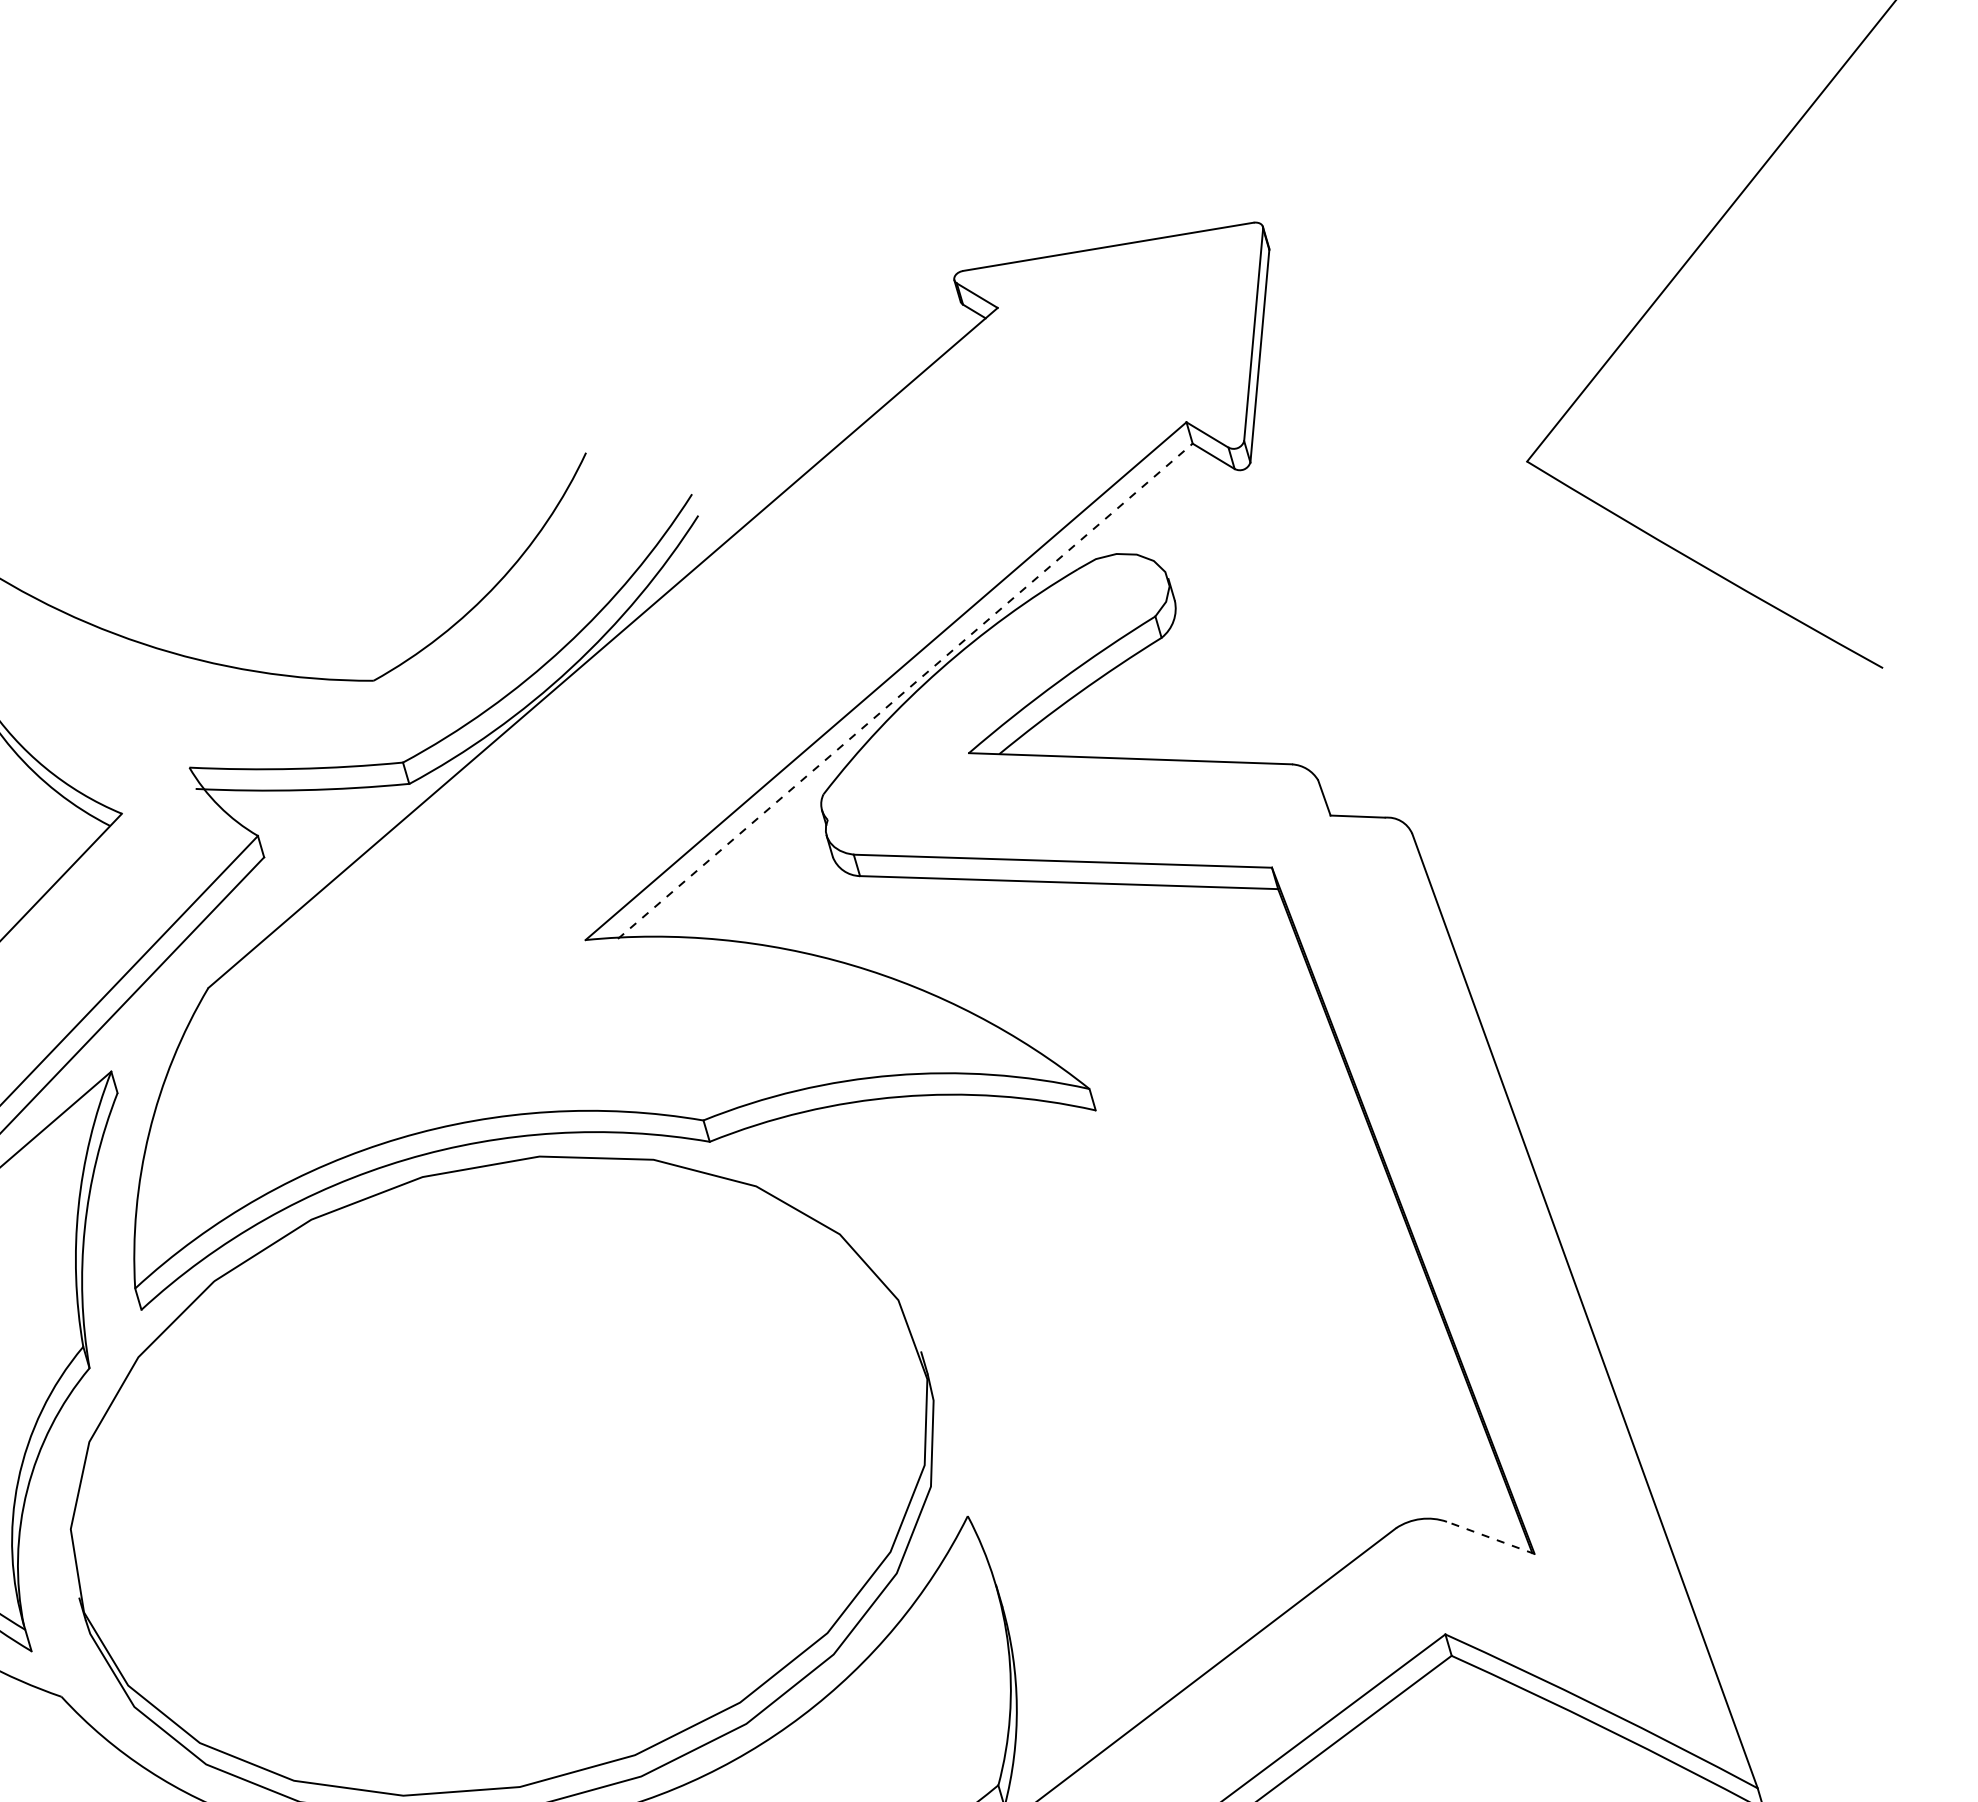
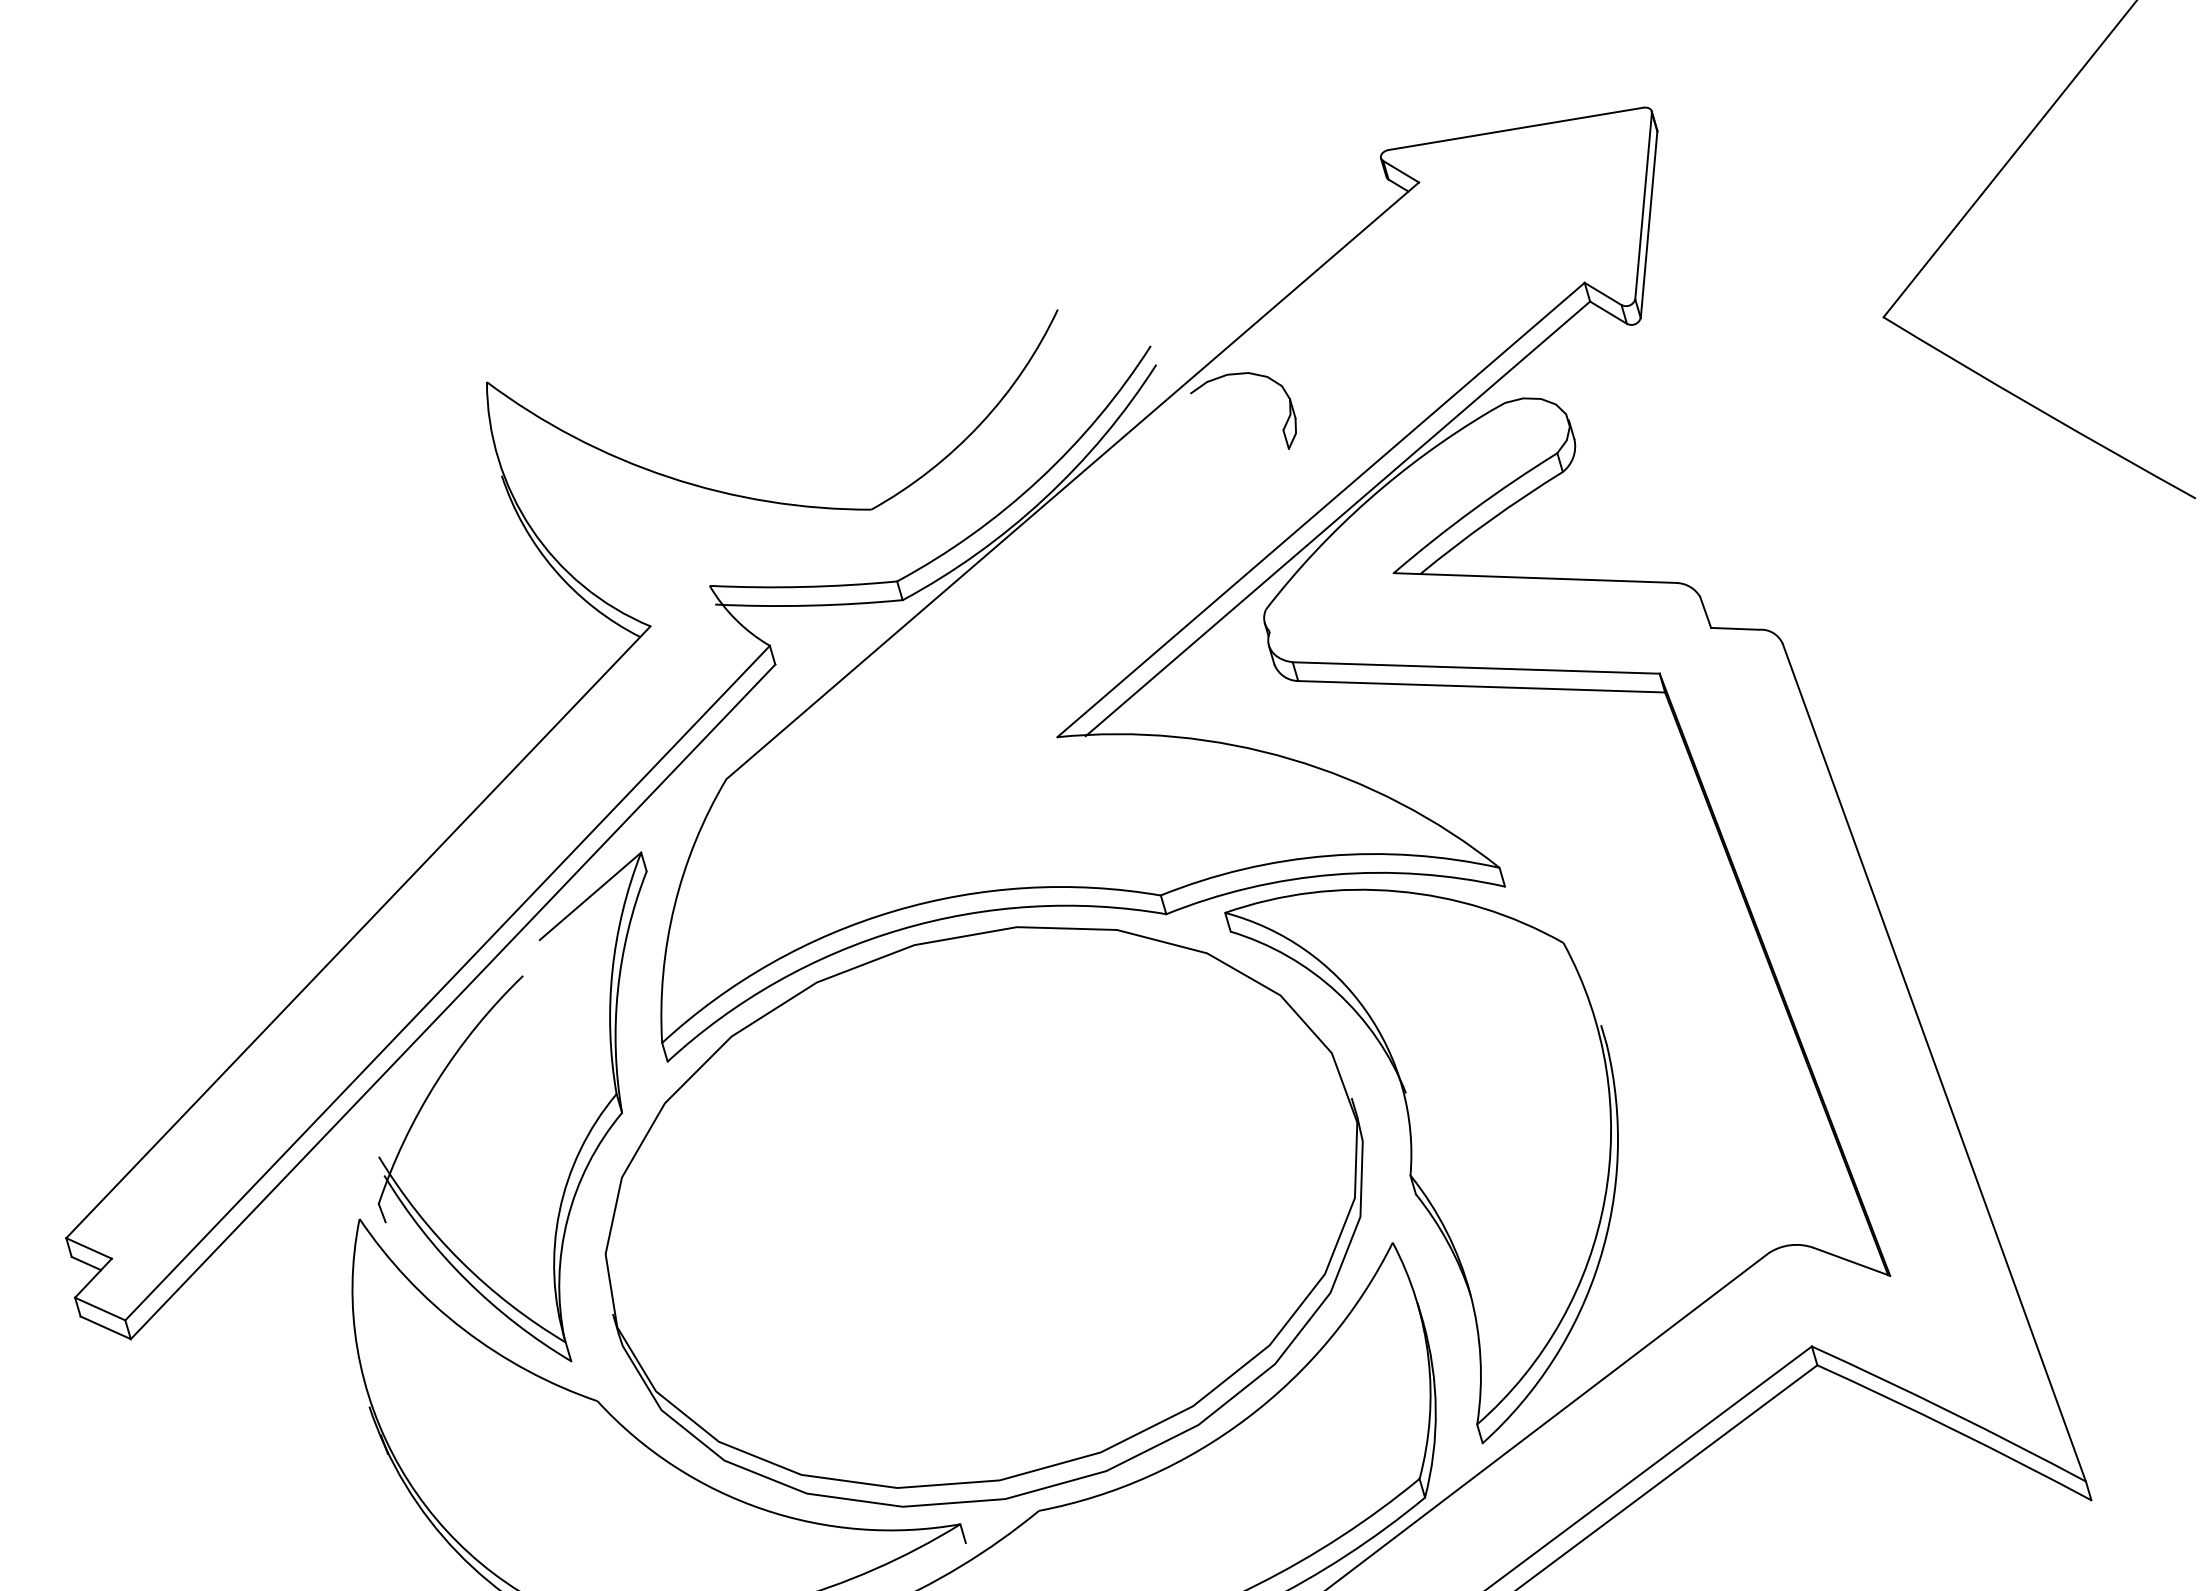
part: (797, 526) -> (1243, 374), added
line: (904, 690) -> (1337, 518), dashed -> solid
part: (1000, 1429) -> (1421, 1166), added
line: (1490, 1537) -> (1851, 1261), dashed -> solid

